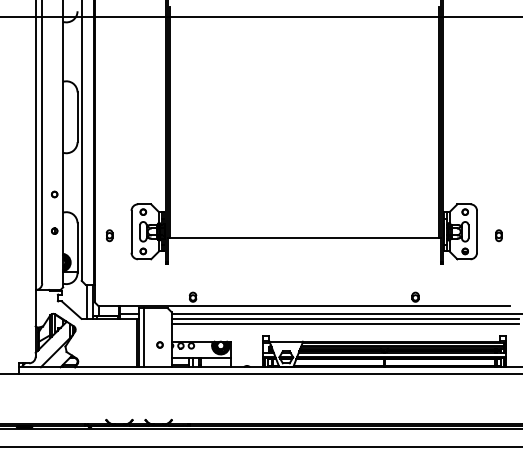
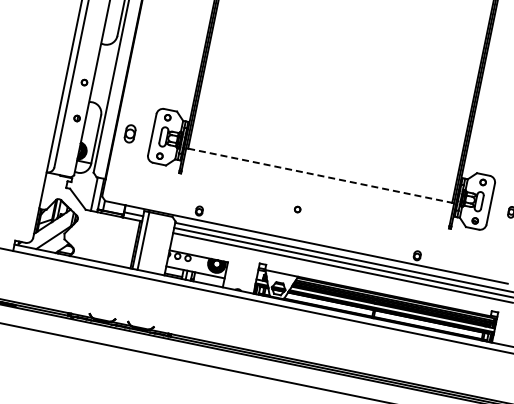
part: (109, 235) -> (129, 133), size x1.6
line: (304, 238) -> (320, 175), solid -> dashed
part: (159, 344) -> (297, 208), moved

